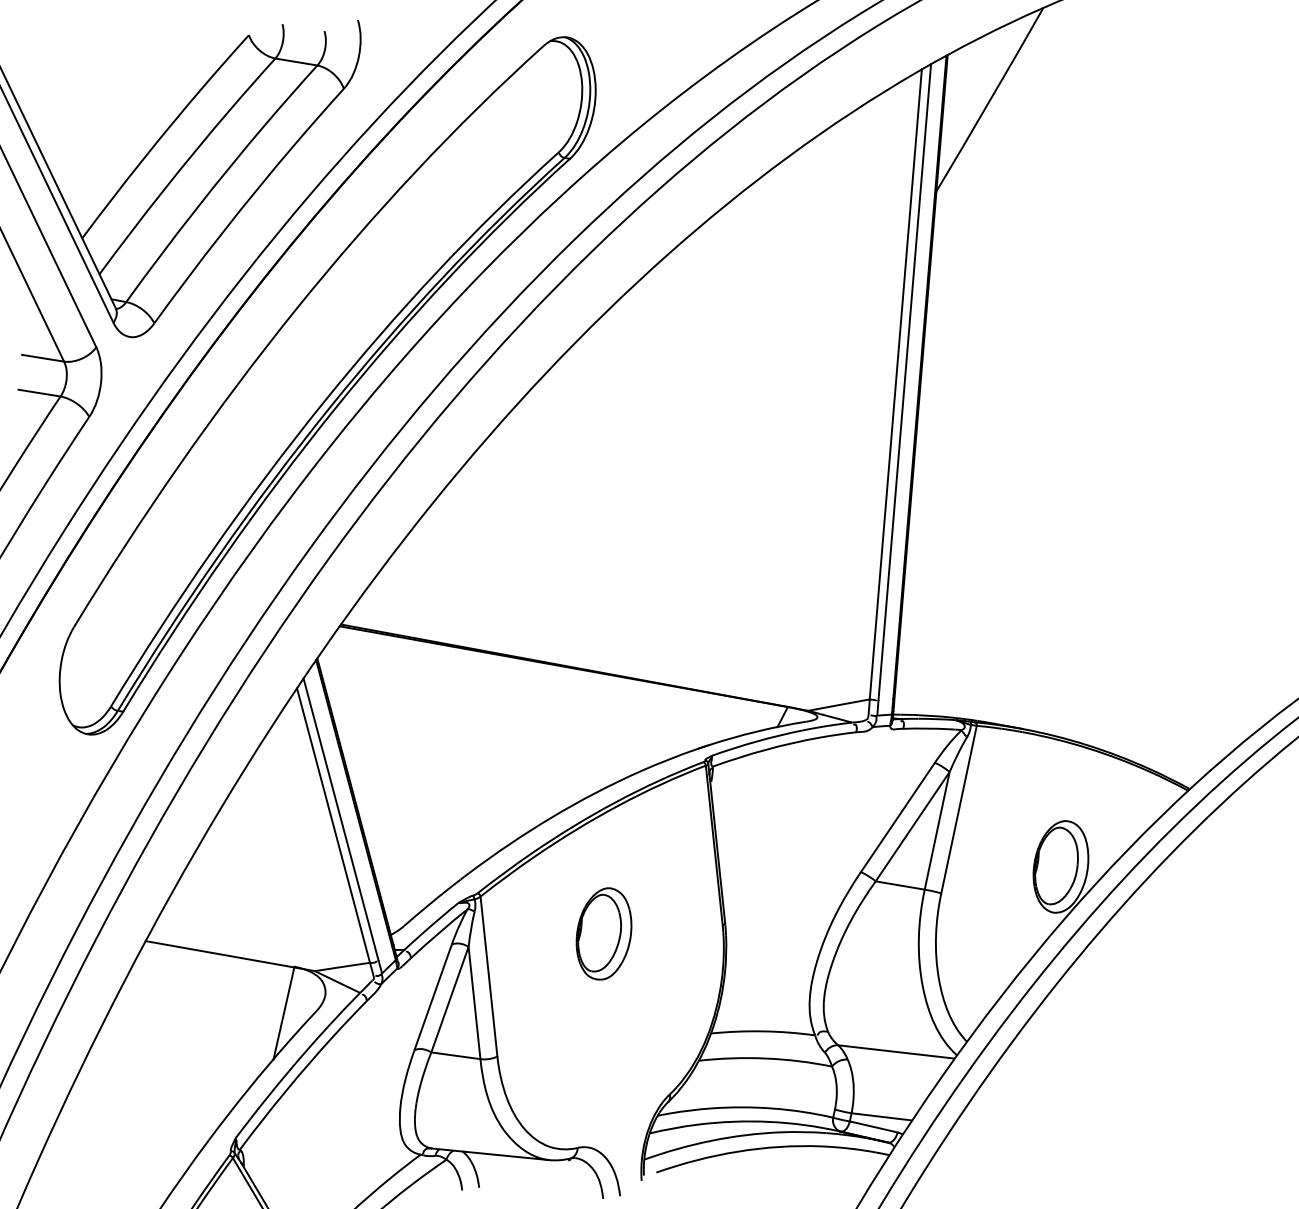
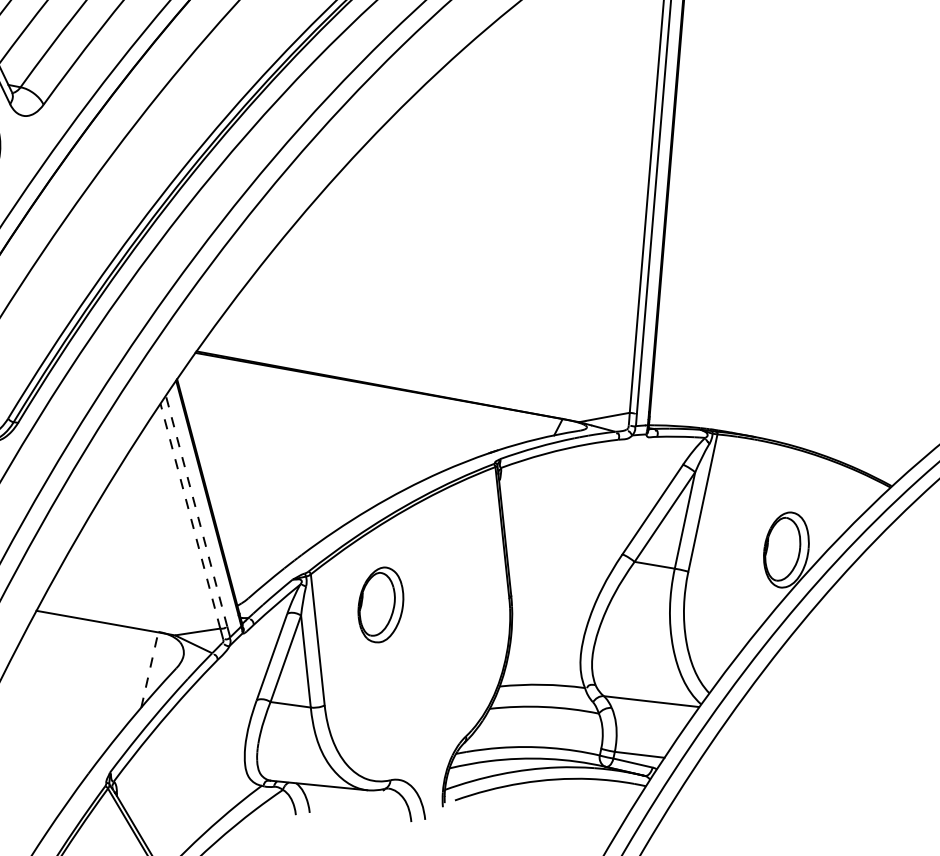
line: (341, 819) -> (196, 511), solid -> dashed
line: (333, 825) -> (190, 516), solid -> dashed
part: (603, 933) -> (380, 604), moved
line: (284, 1013) -> (150, 670), solid -> dashed

